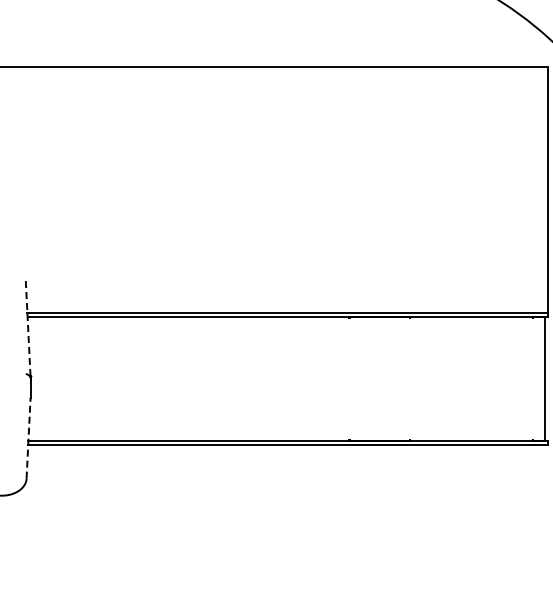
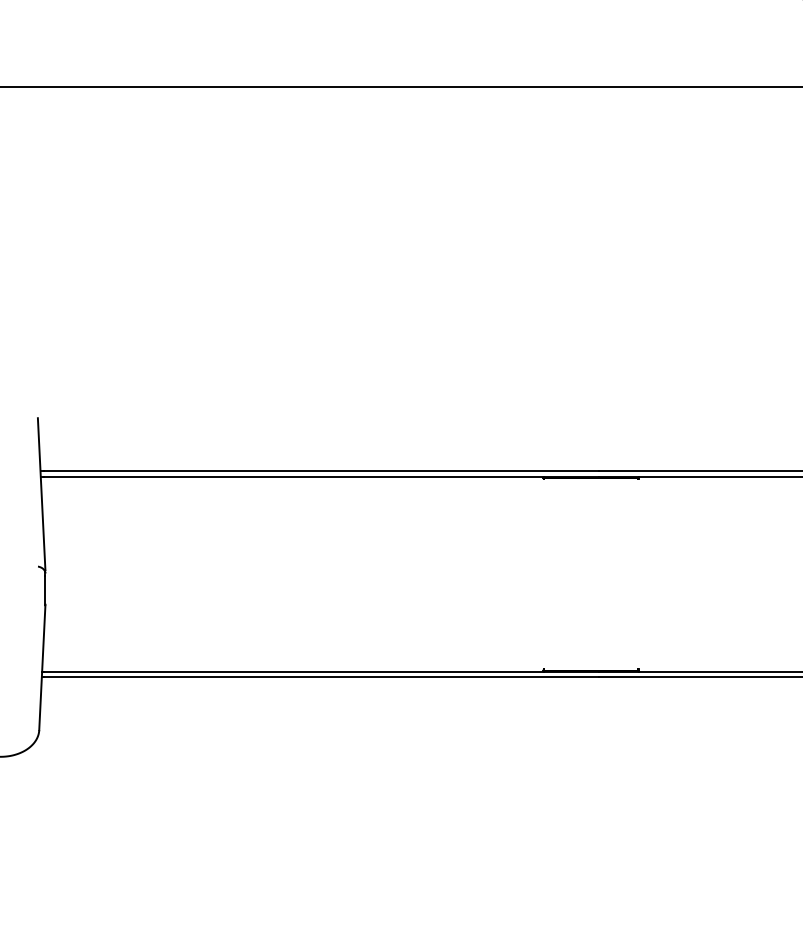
line: (28, 327) -> (42, 493), dashed -> solid
line: (28, 438) -> (42, 667), dashed -> solid

